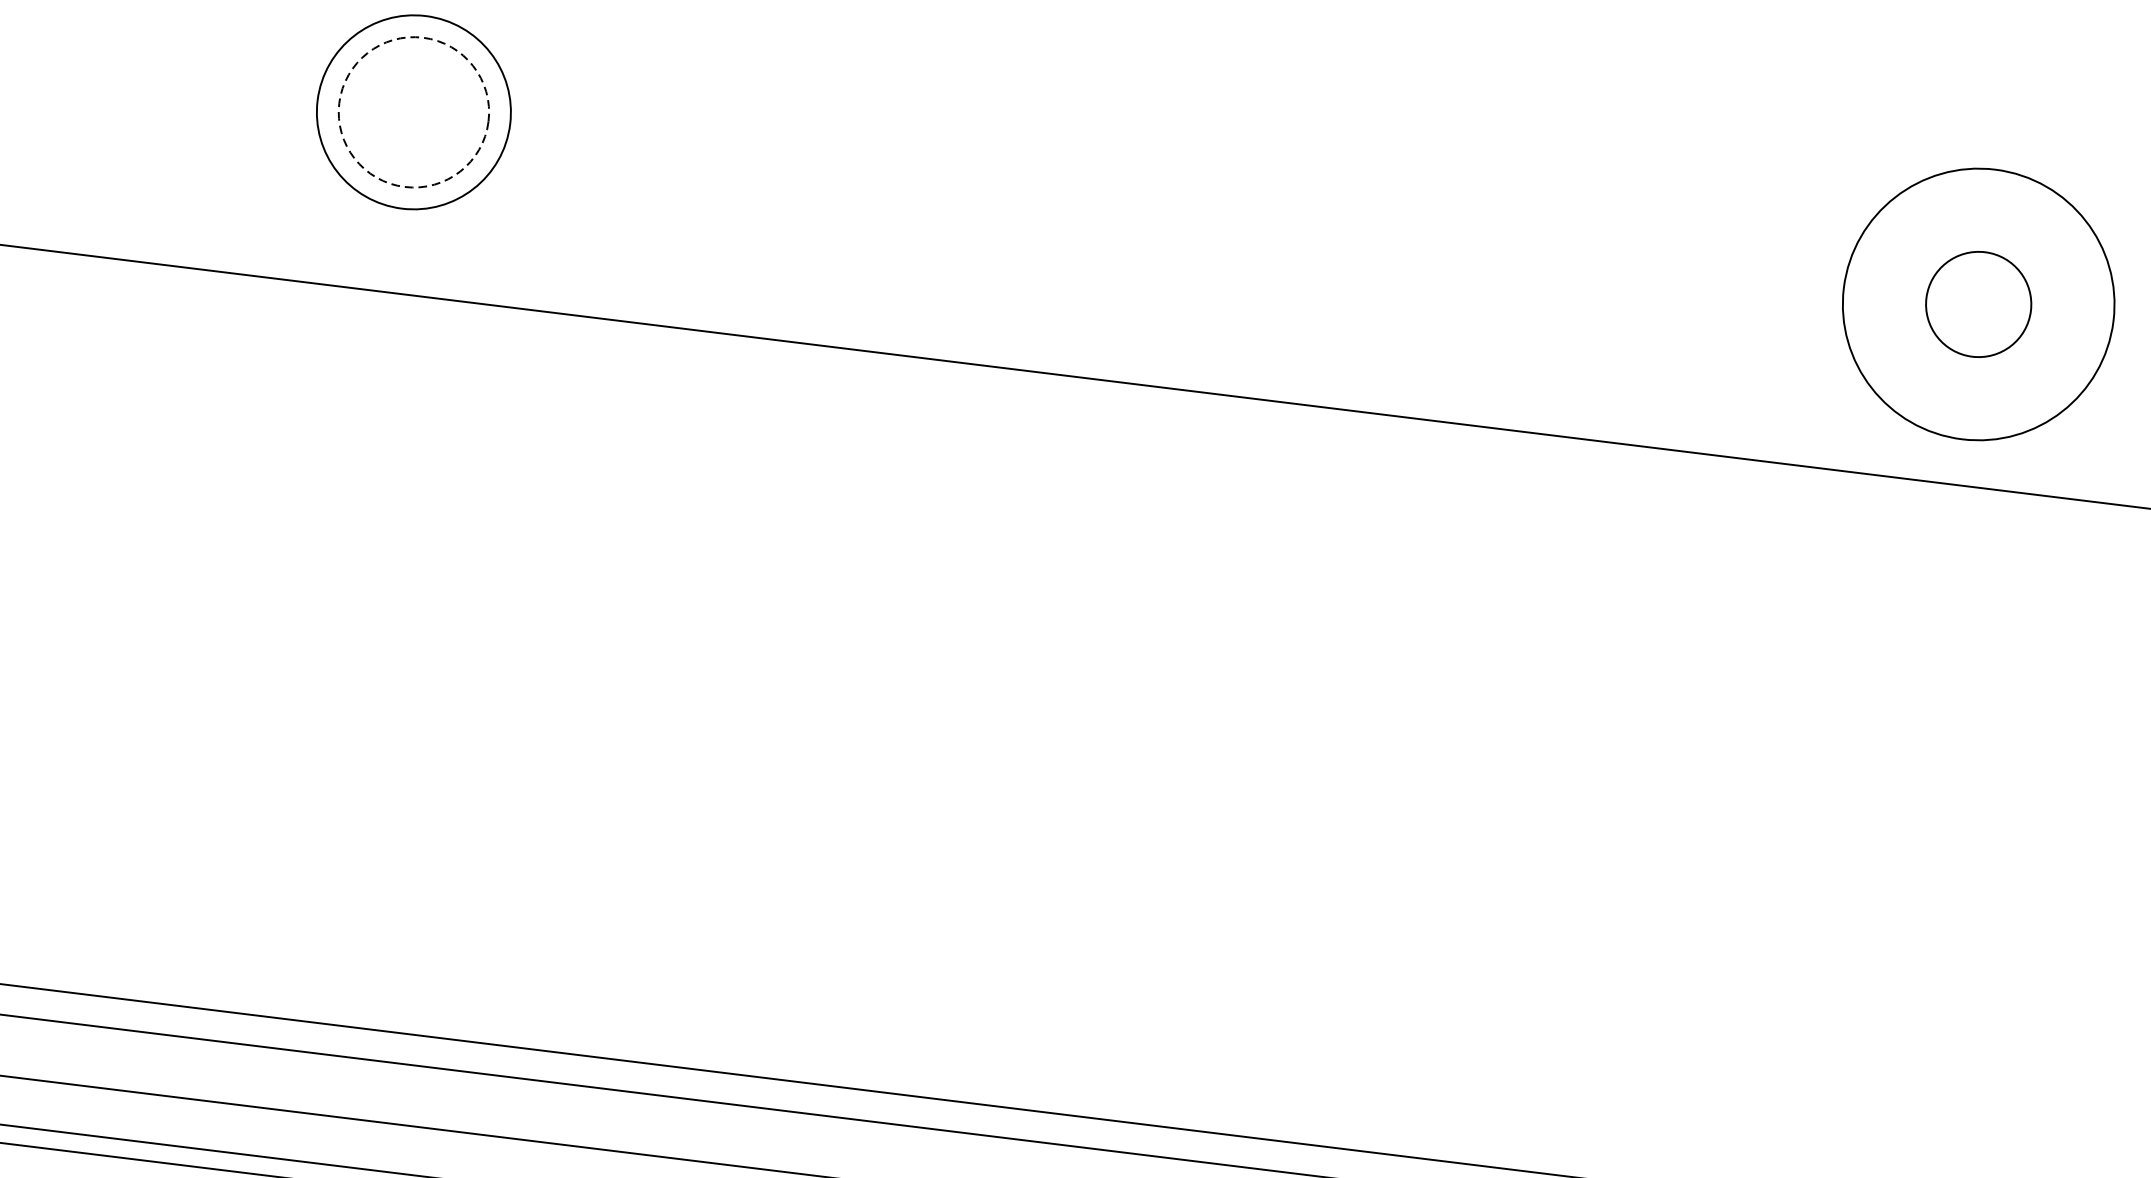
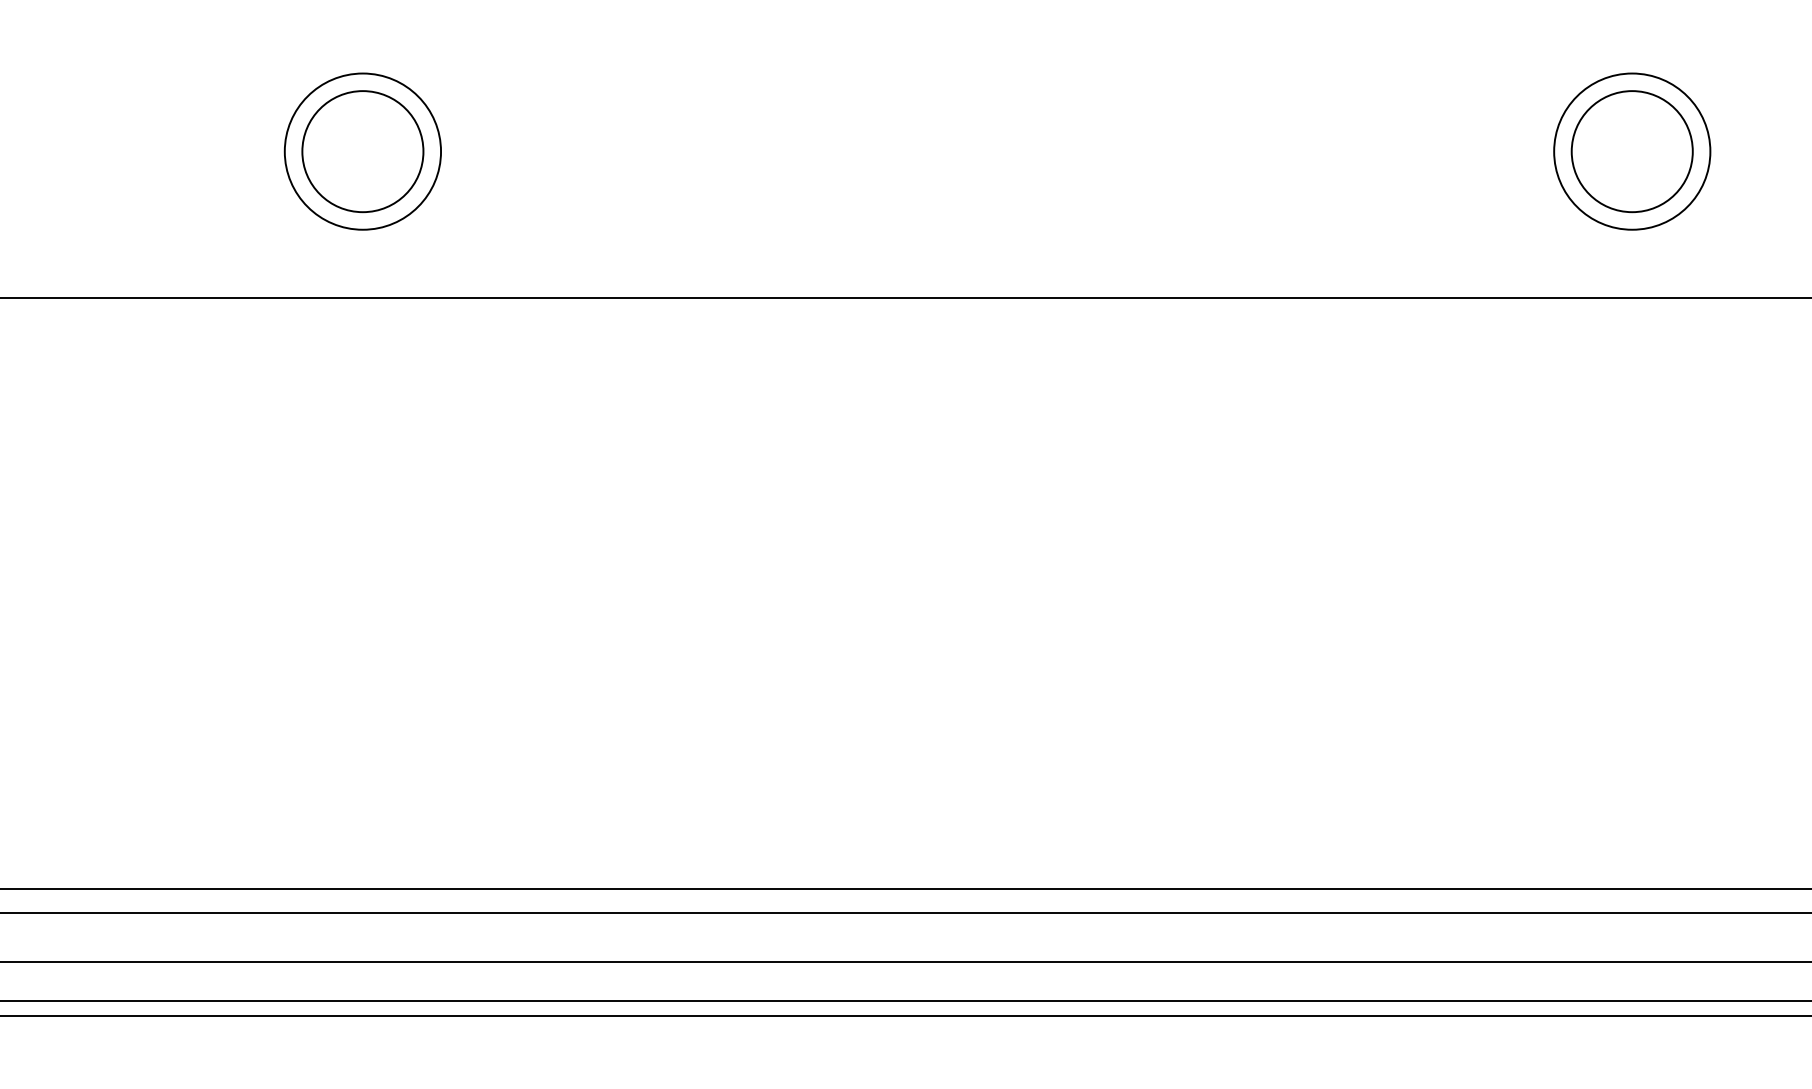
circle: (413, 112) -> (362, 151), dashed -> solid
circle: (1977, 304) -> (1631, 151), size x1.43
circle: (1979, 304) -> (1632, 151), size x0.71

